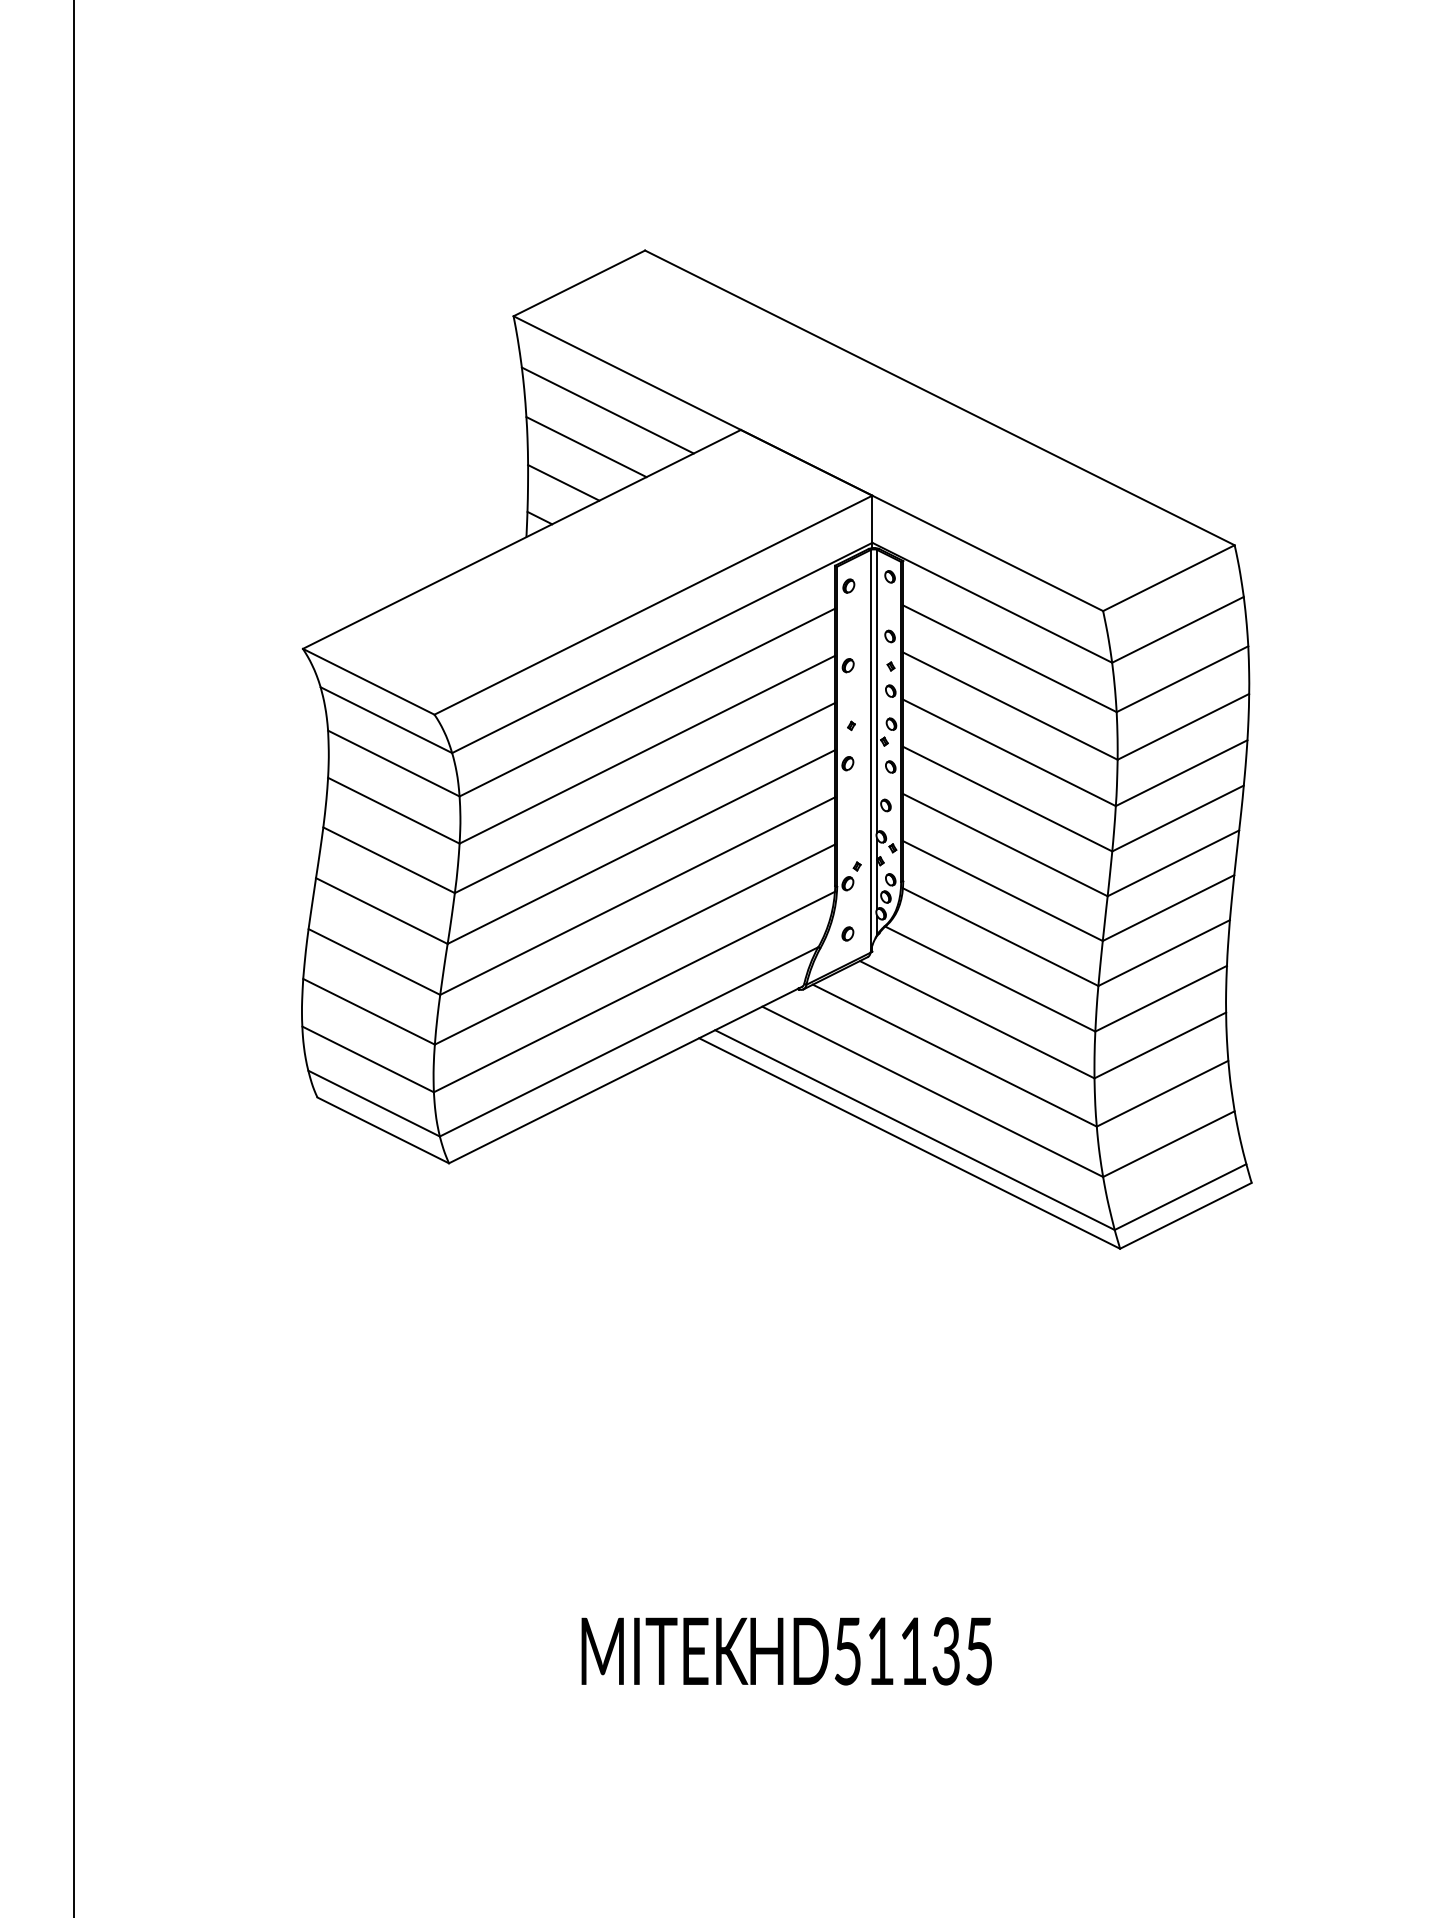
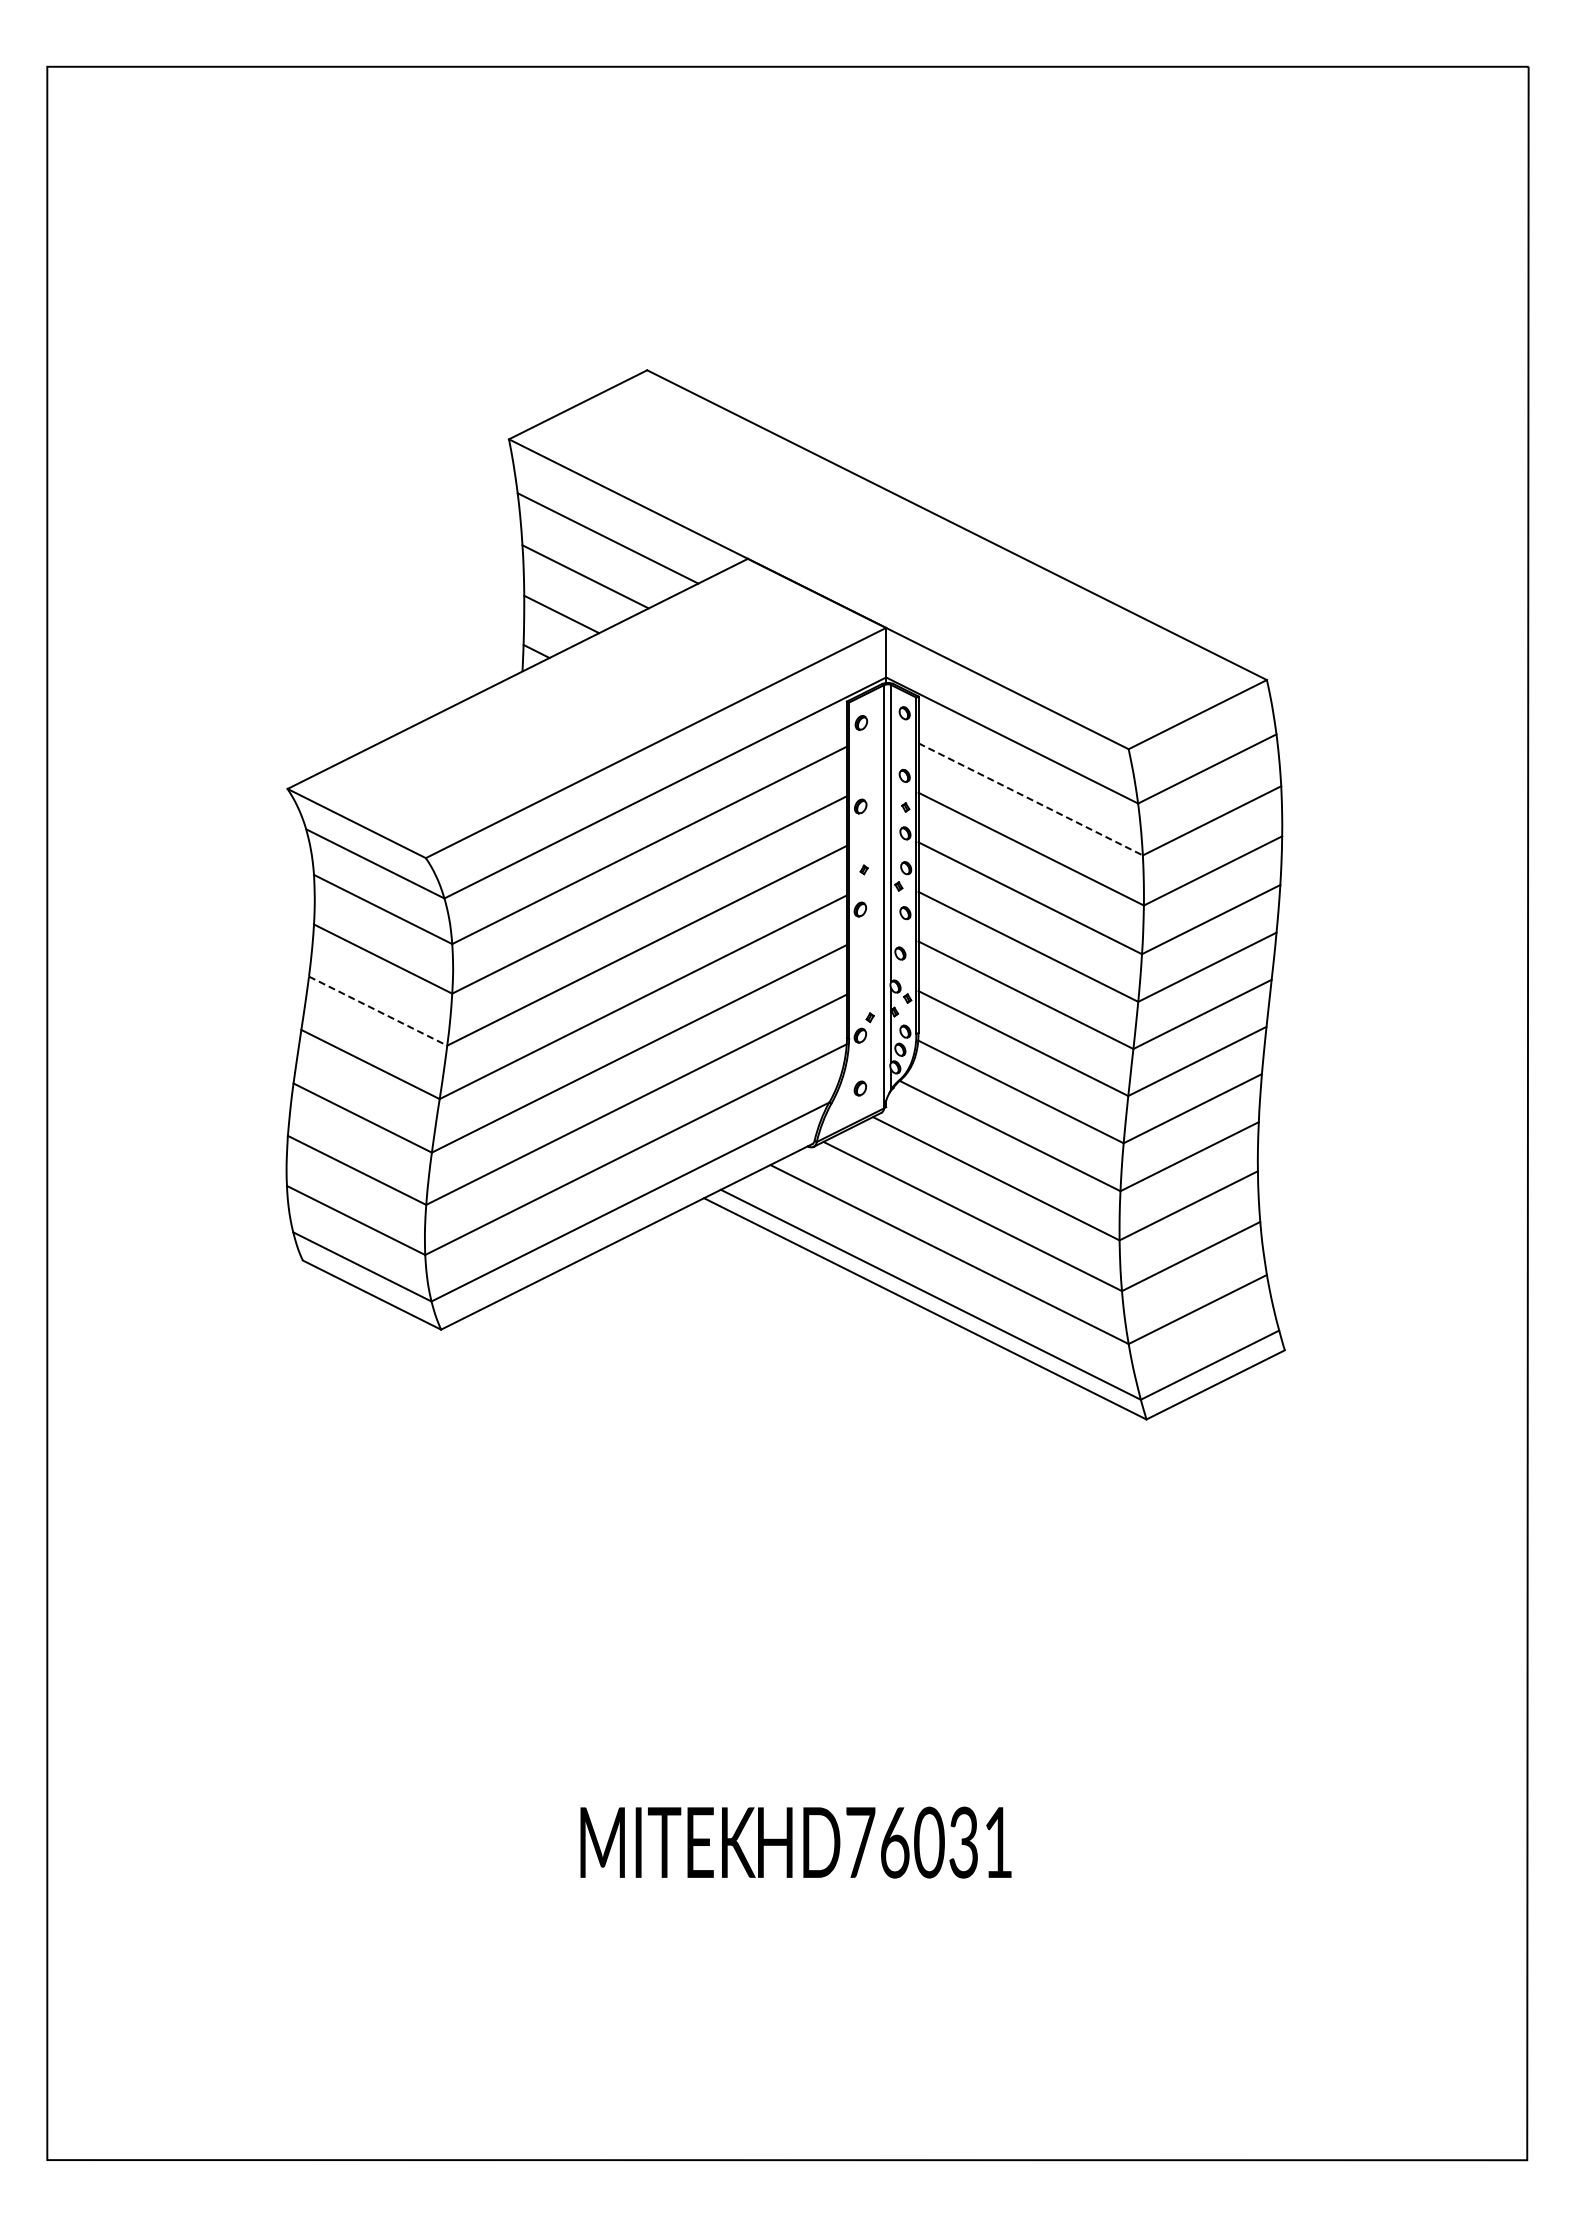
line: (1010, 658) -> (1031, 799), solid -> dashed
line: (389, 860) -> (378, 1011), solid -> dashed
text: (912, 1651) -> (928, 1842), HD51135 -> HD76031

